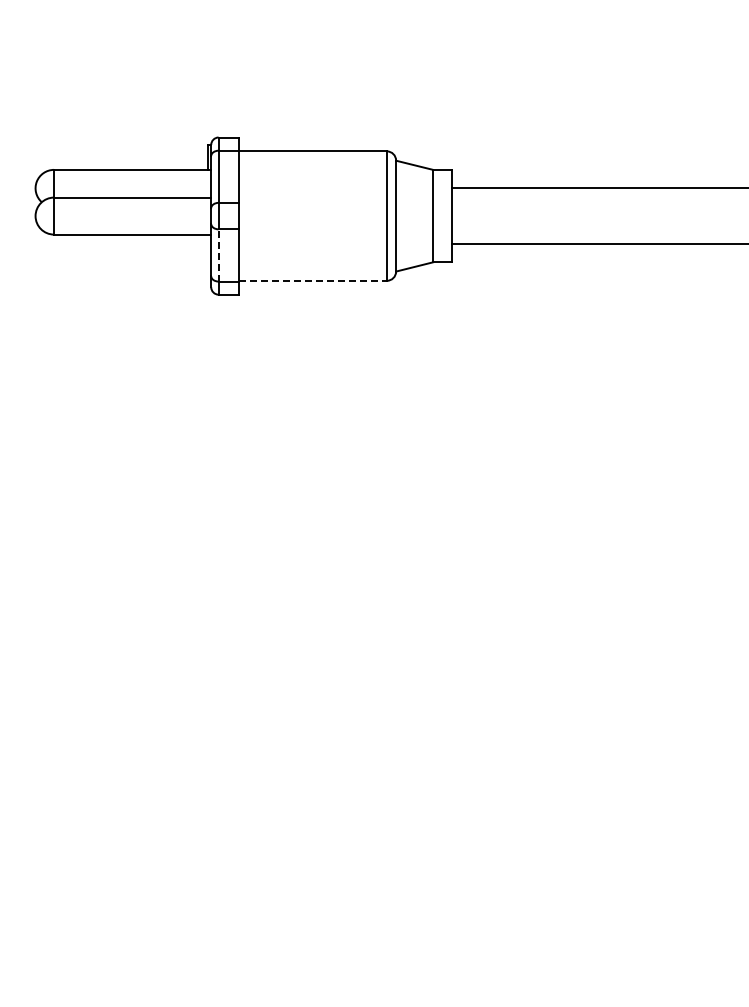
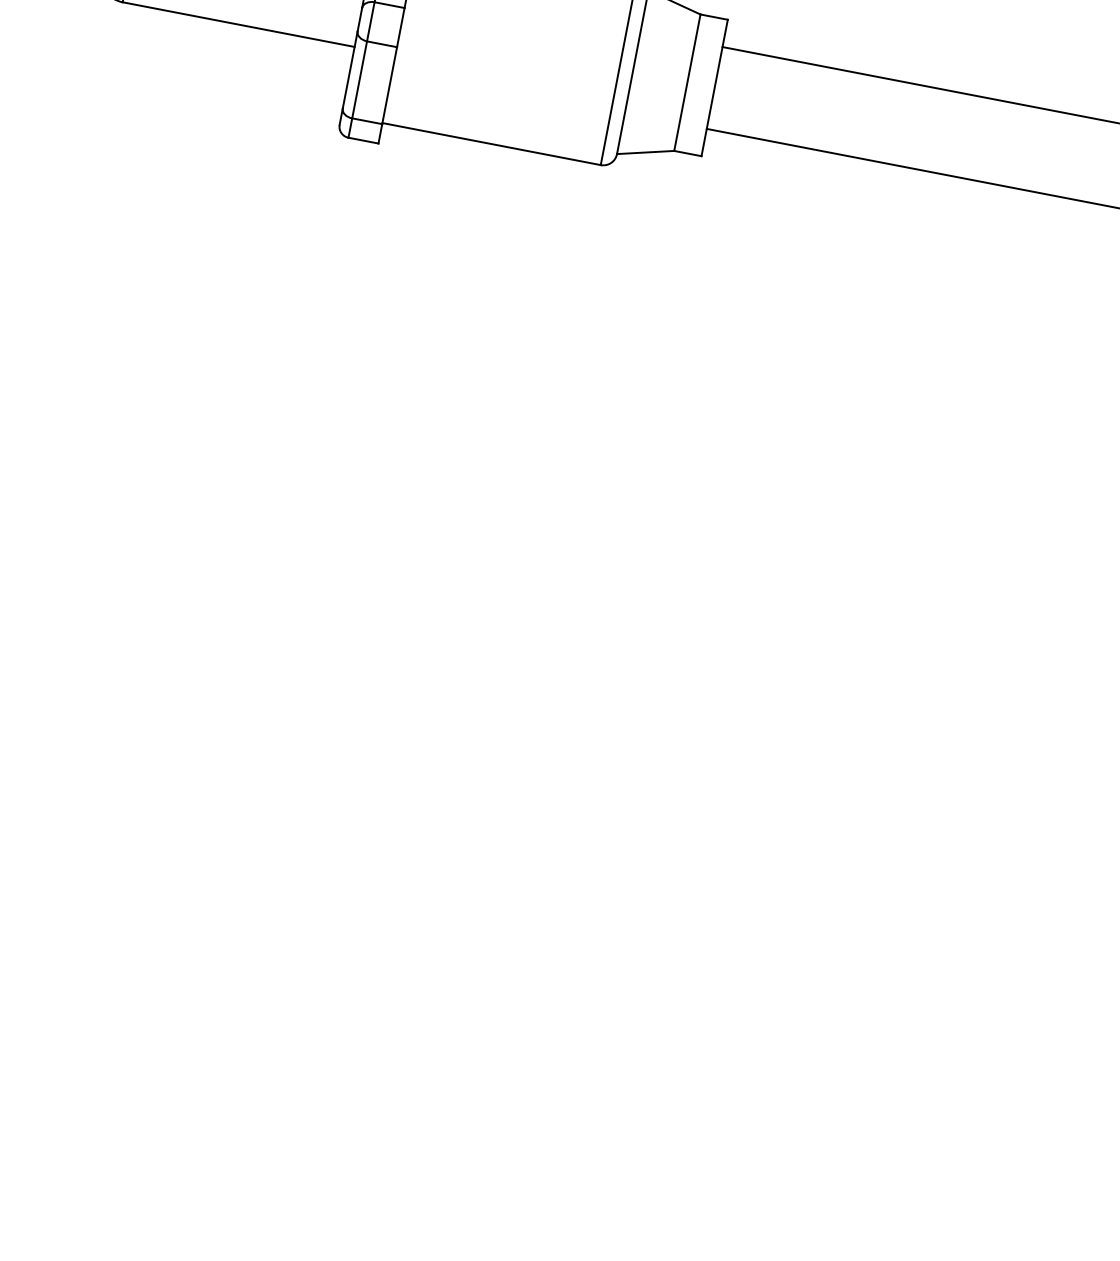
line: (218, 255) -> (359, 79), dashed -> solid
line: (312, 280) -> (491, 143), dashed -> solid

